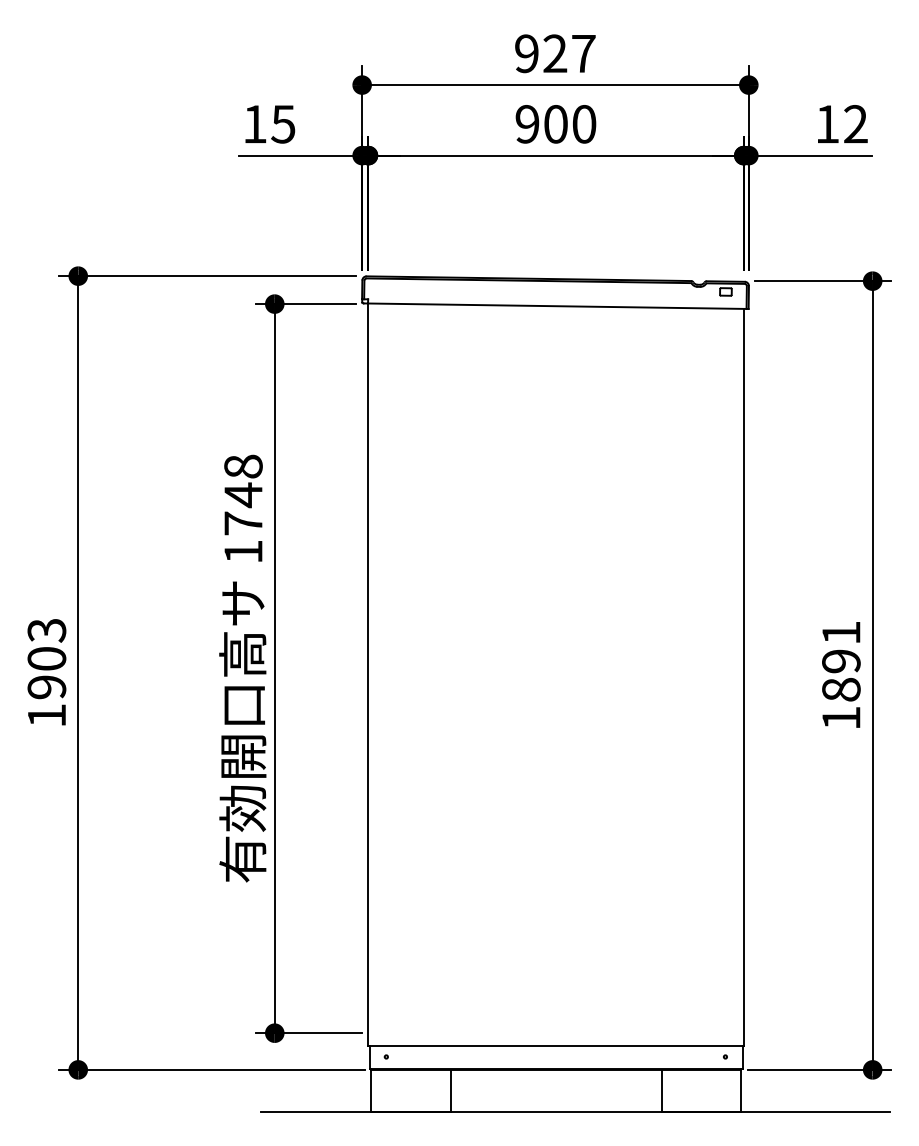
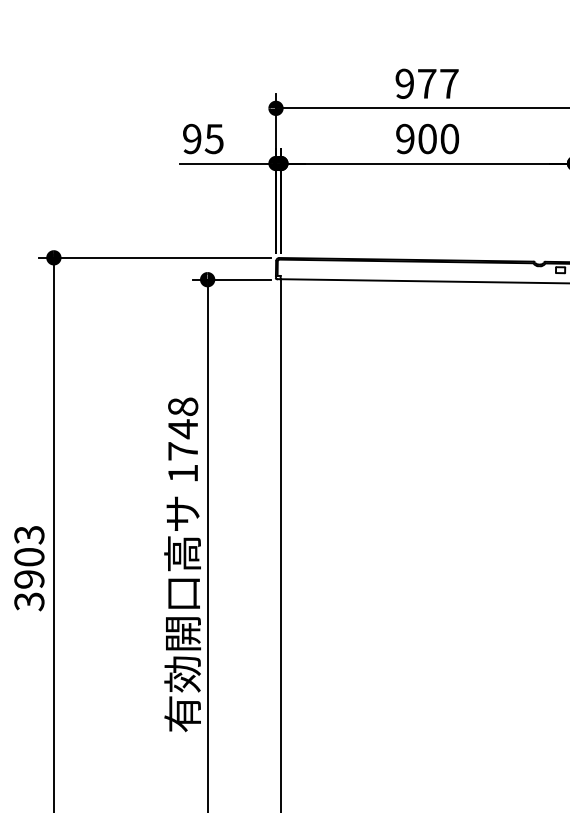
text: (555, 53) -> (427, 83), 927 -> 977
text: (254, 124) -> (191, 139), 15 -> 95
text: (46, 716) -> (29, 602), 1903 -> 3903

